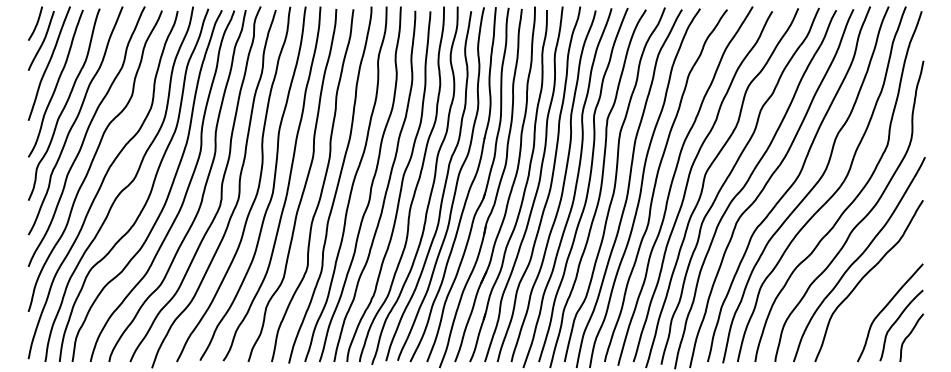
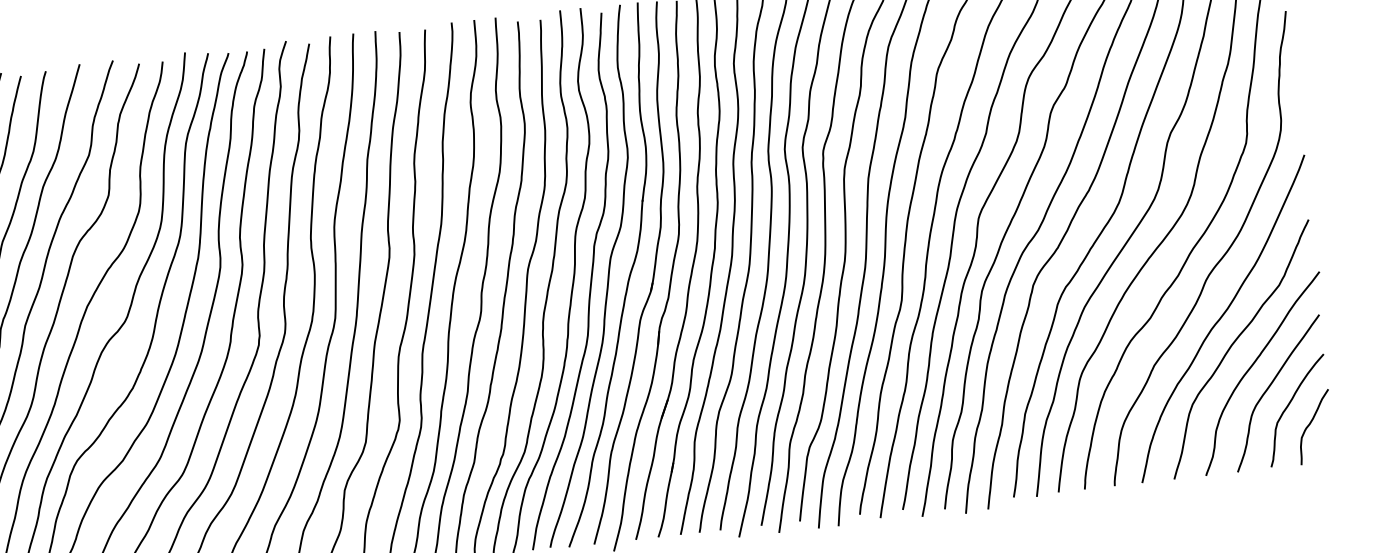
curve: (875, 293) -> (1253, 366), added

